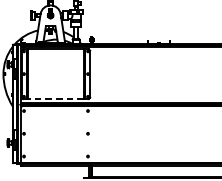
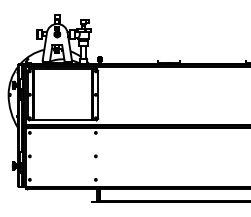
line: (55, 98) -> (62, 120), dashed -> solid

